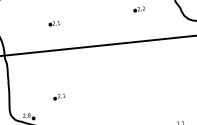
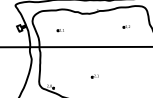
part: (52, 24) -> (59, 30), moved
part: (58, 97) -> (94, 76), moved

